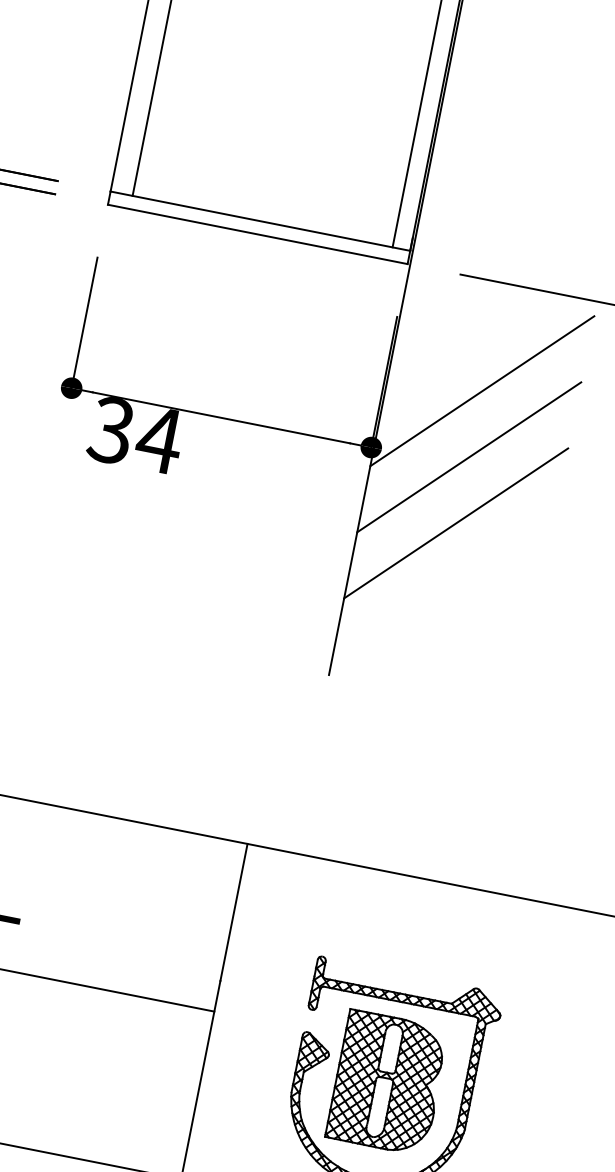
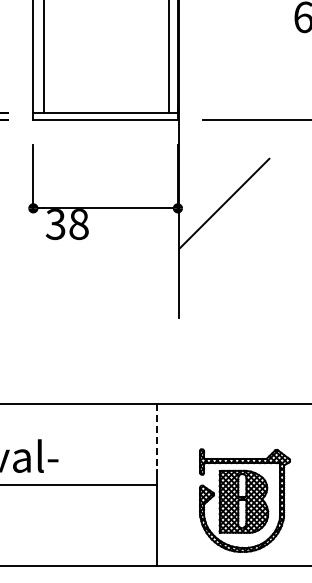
line: (483, 390) -> (224, 171), removed
text: (158, 440) -> (78, 224), 34 -> 38
line: (456, 522) -> (224, 235), removed
line: (232, 913) -> (156, 437), solid -> dashed

